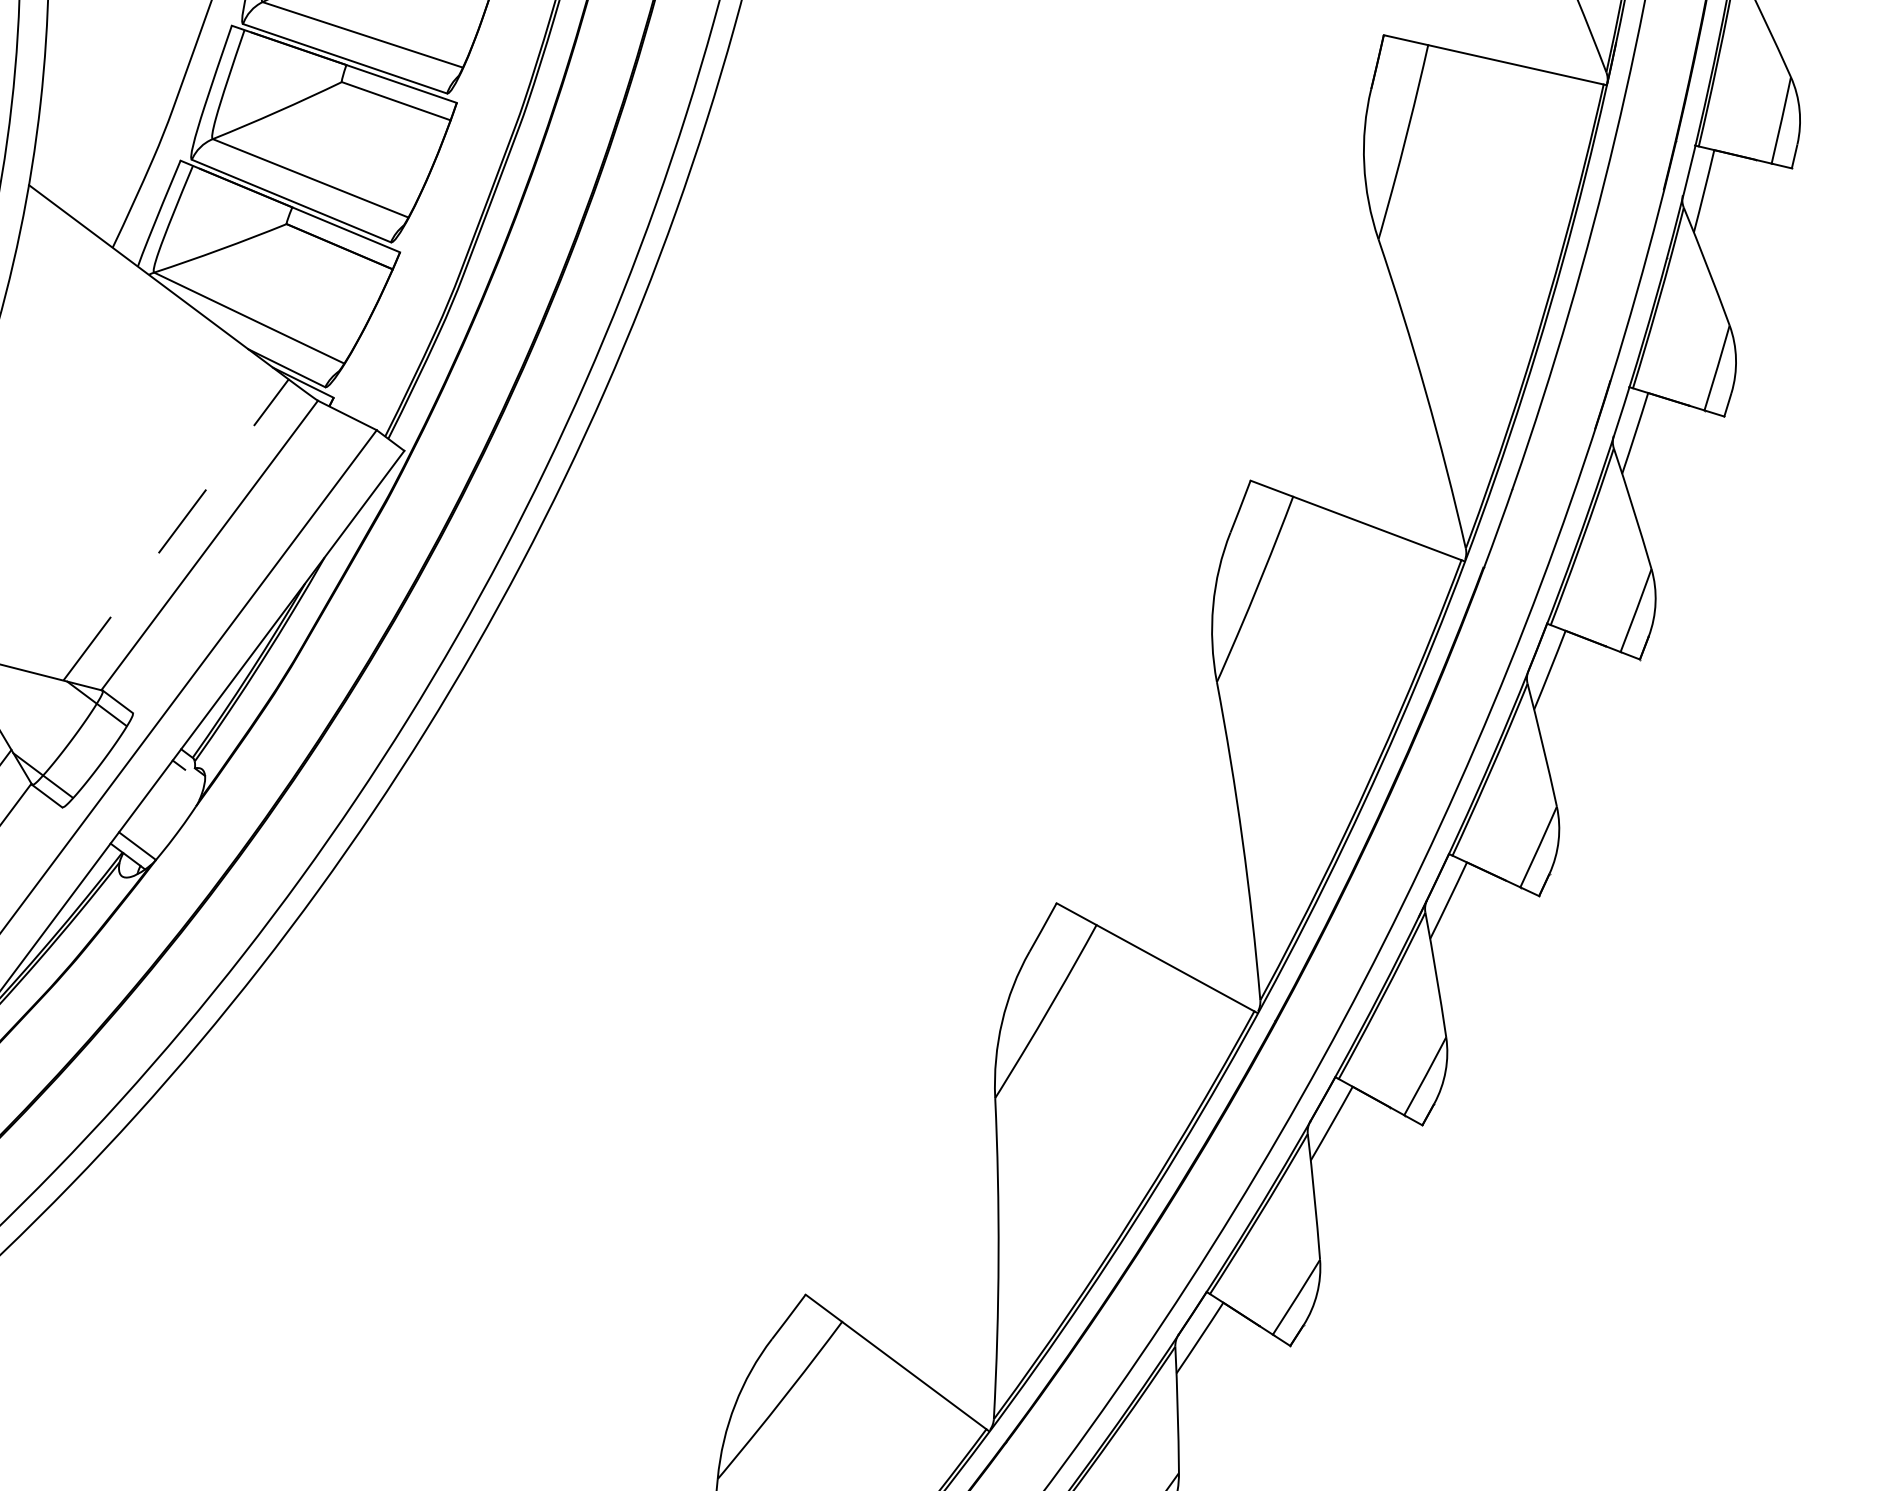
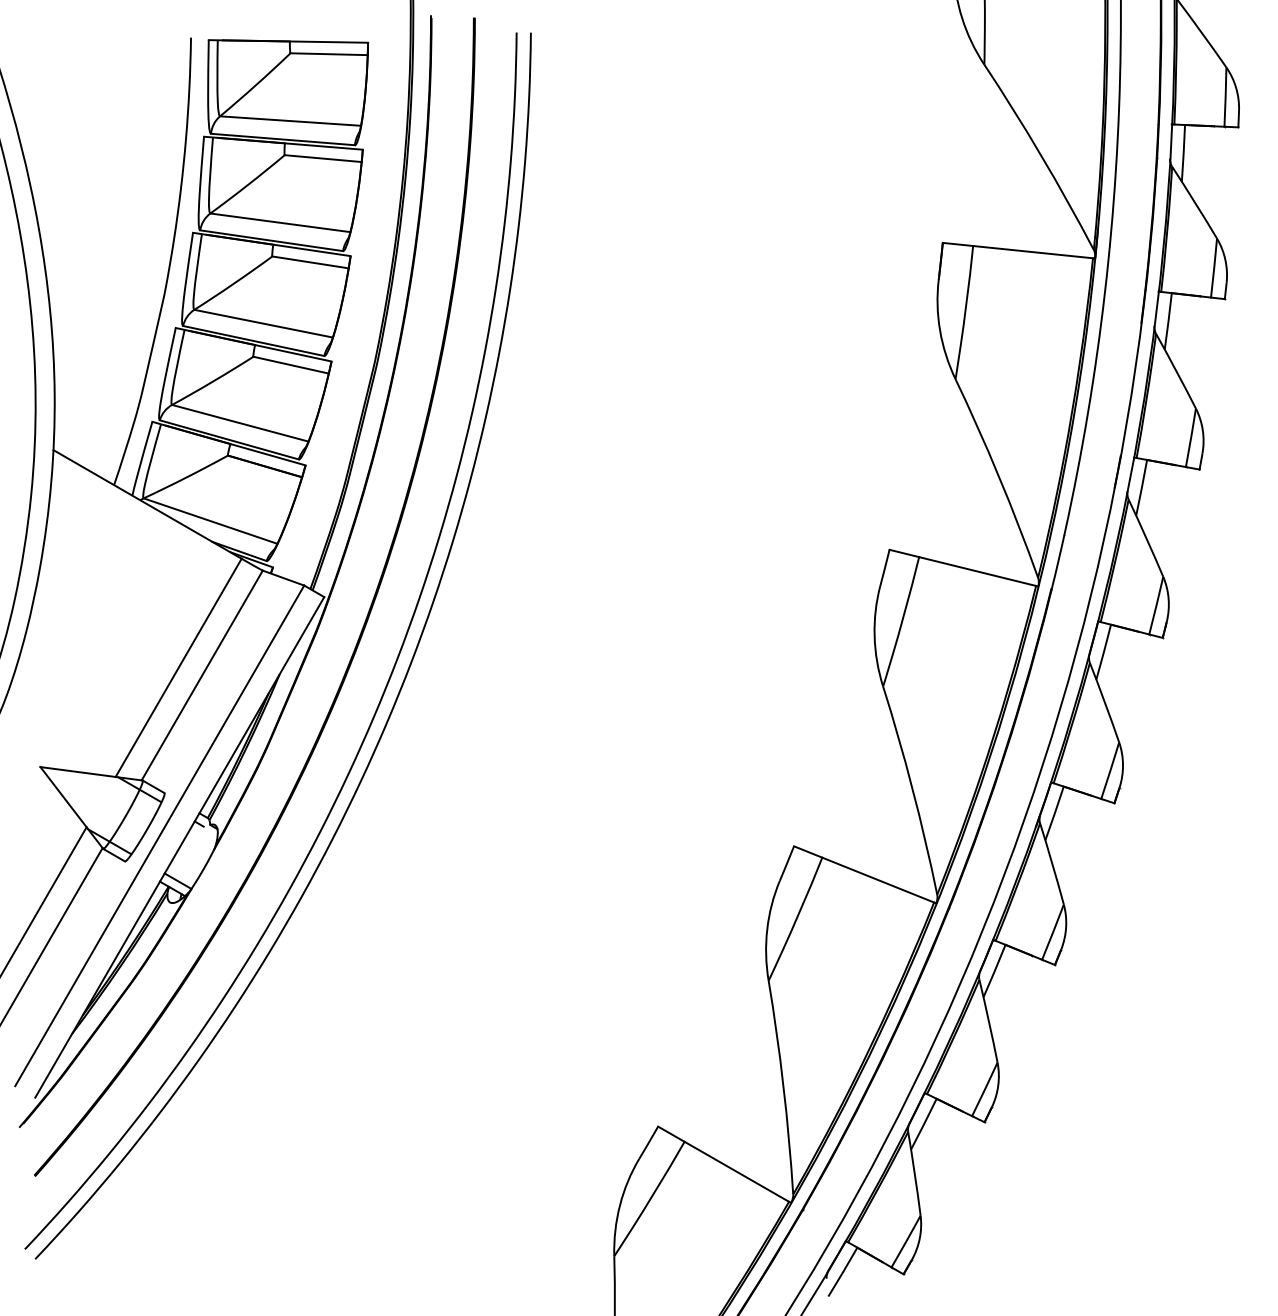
line: (175, 529) -> (178, 667), dashed -> solid

